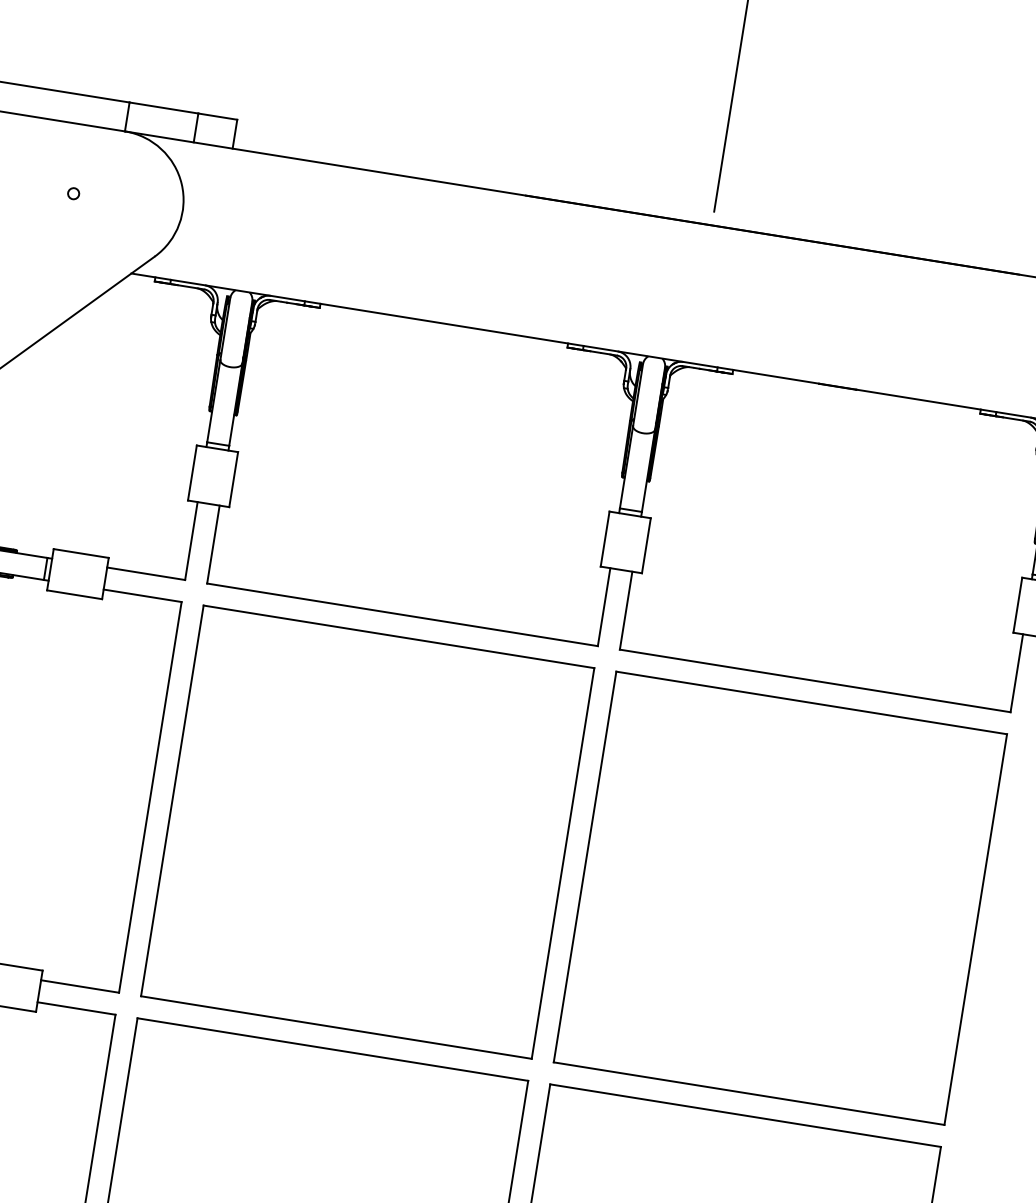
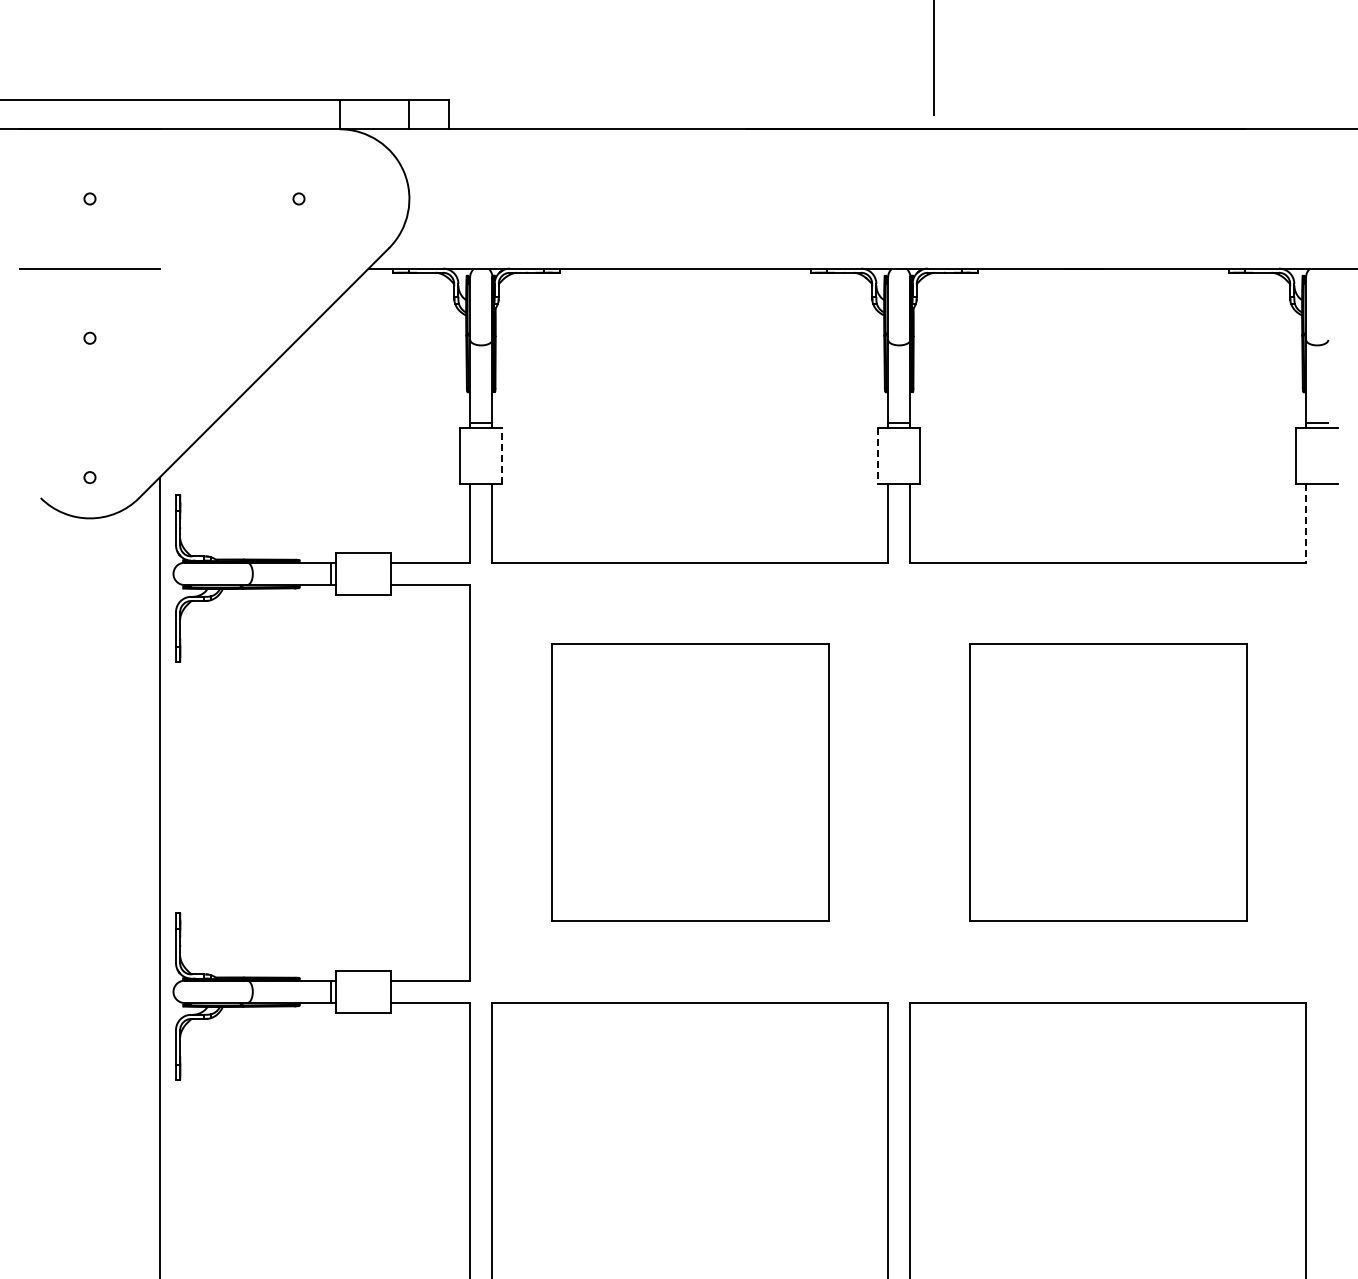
line: (234, 479) -> (502, 455), solid -> dashed
line: (605, 538) -> (878, 455), solid -> dashed
line: (1017, 673) -> (1306, 523), solid -> dashed
part: (366, 831) -> (689, 782), size x0.7
part: (779, 897) -> (1107, 782), size x0.7

